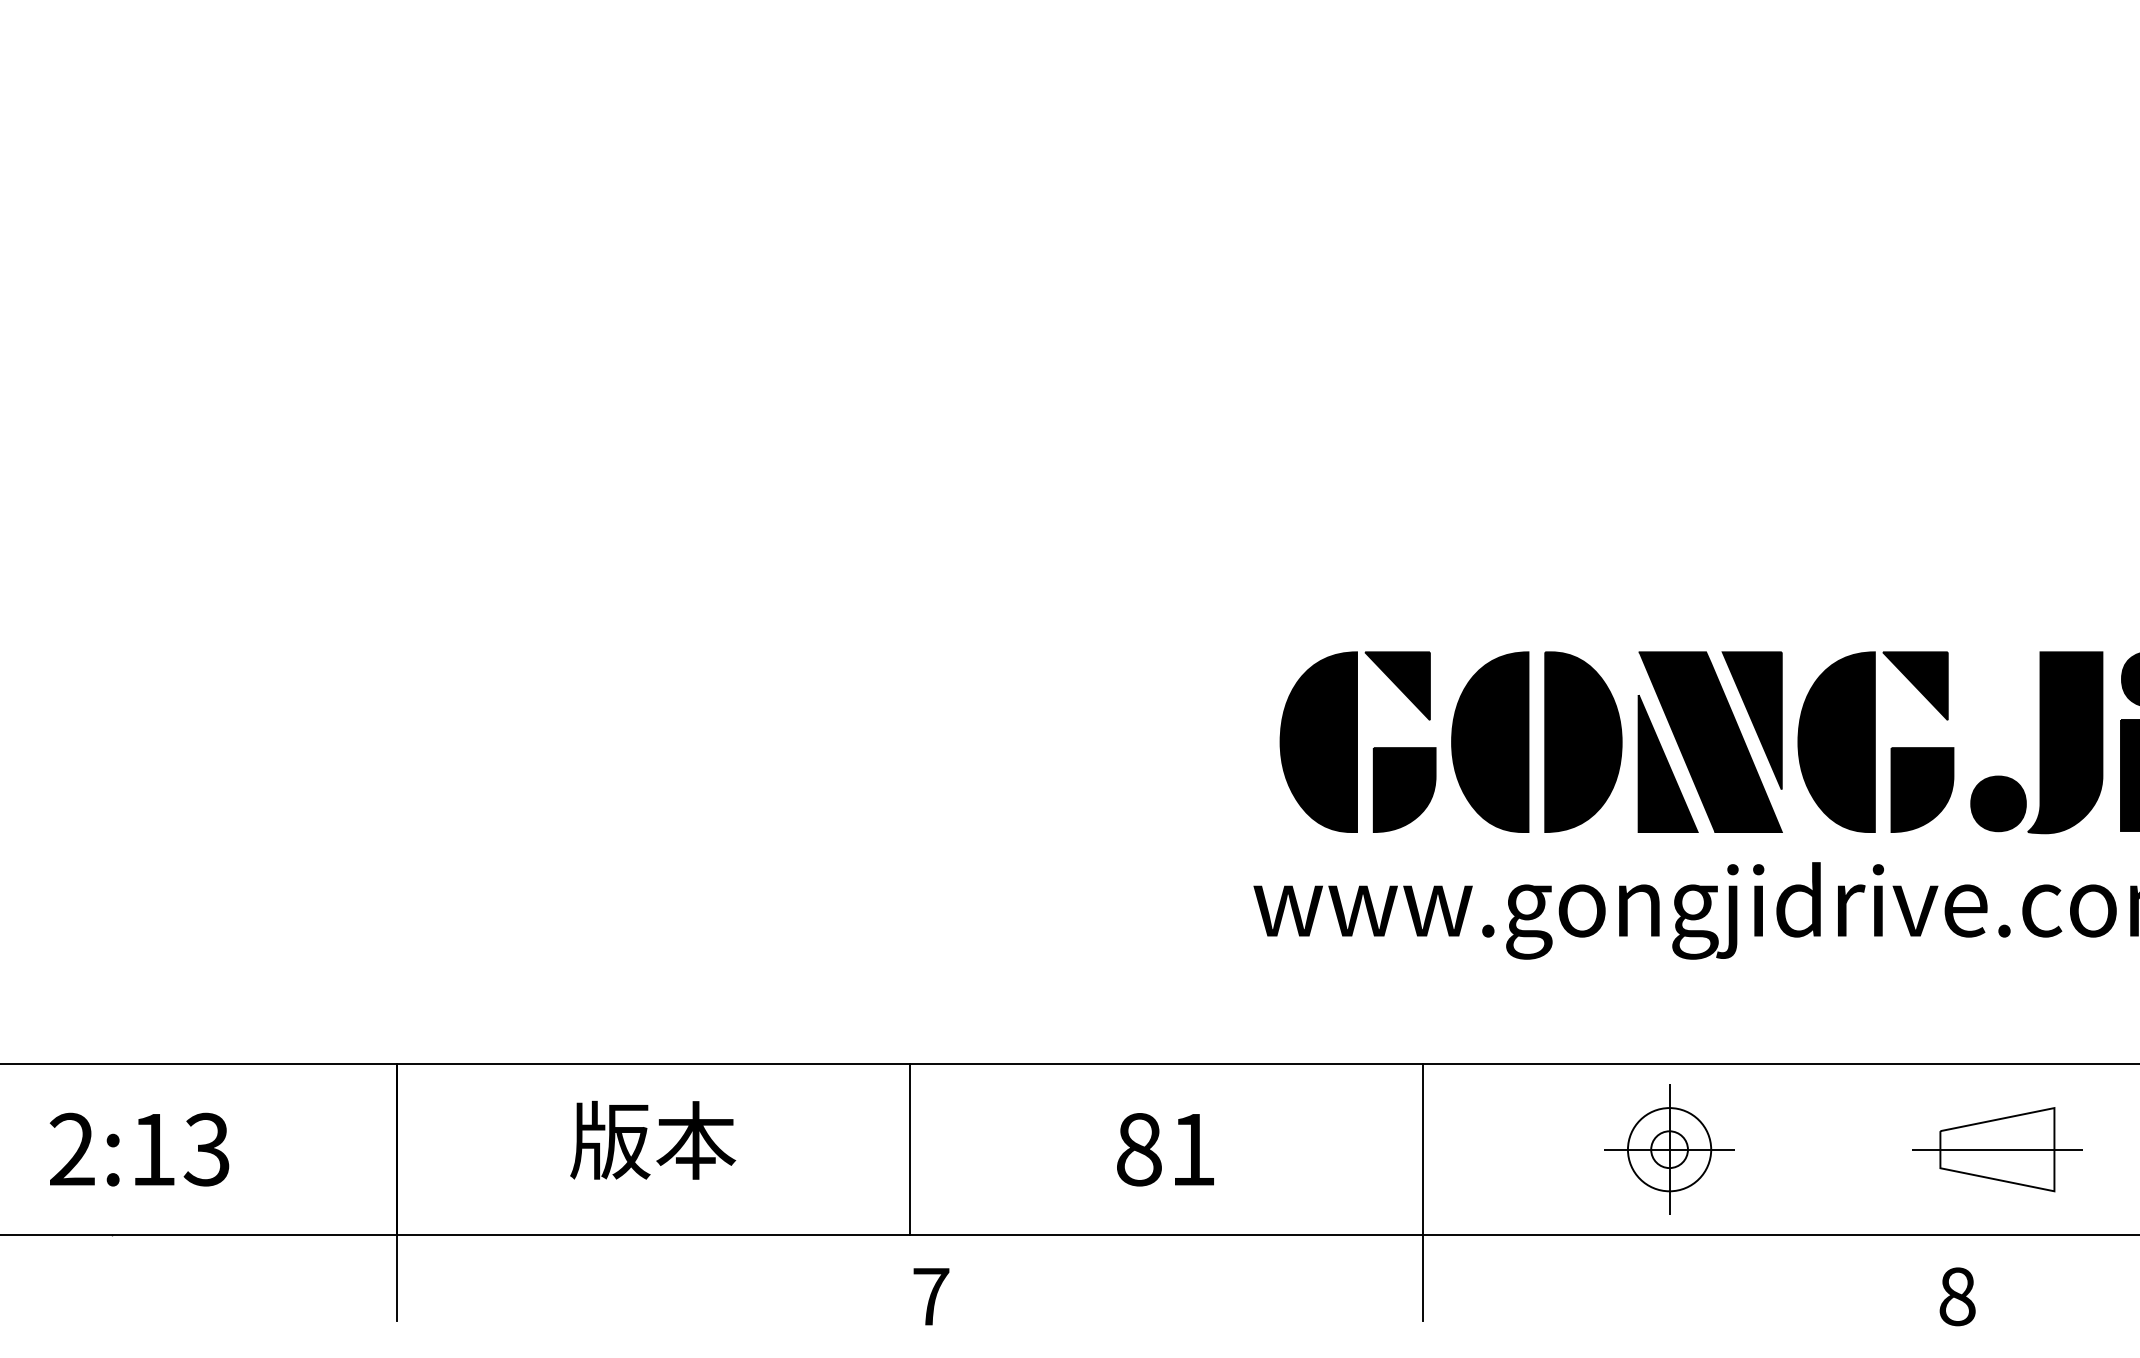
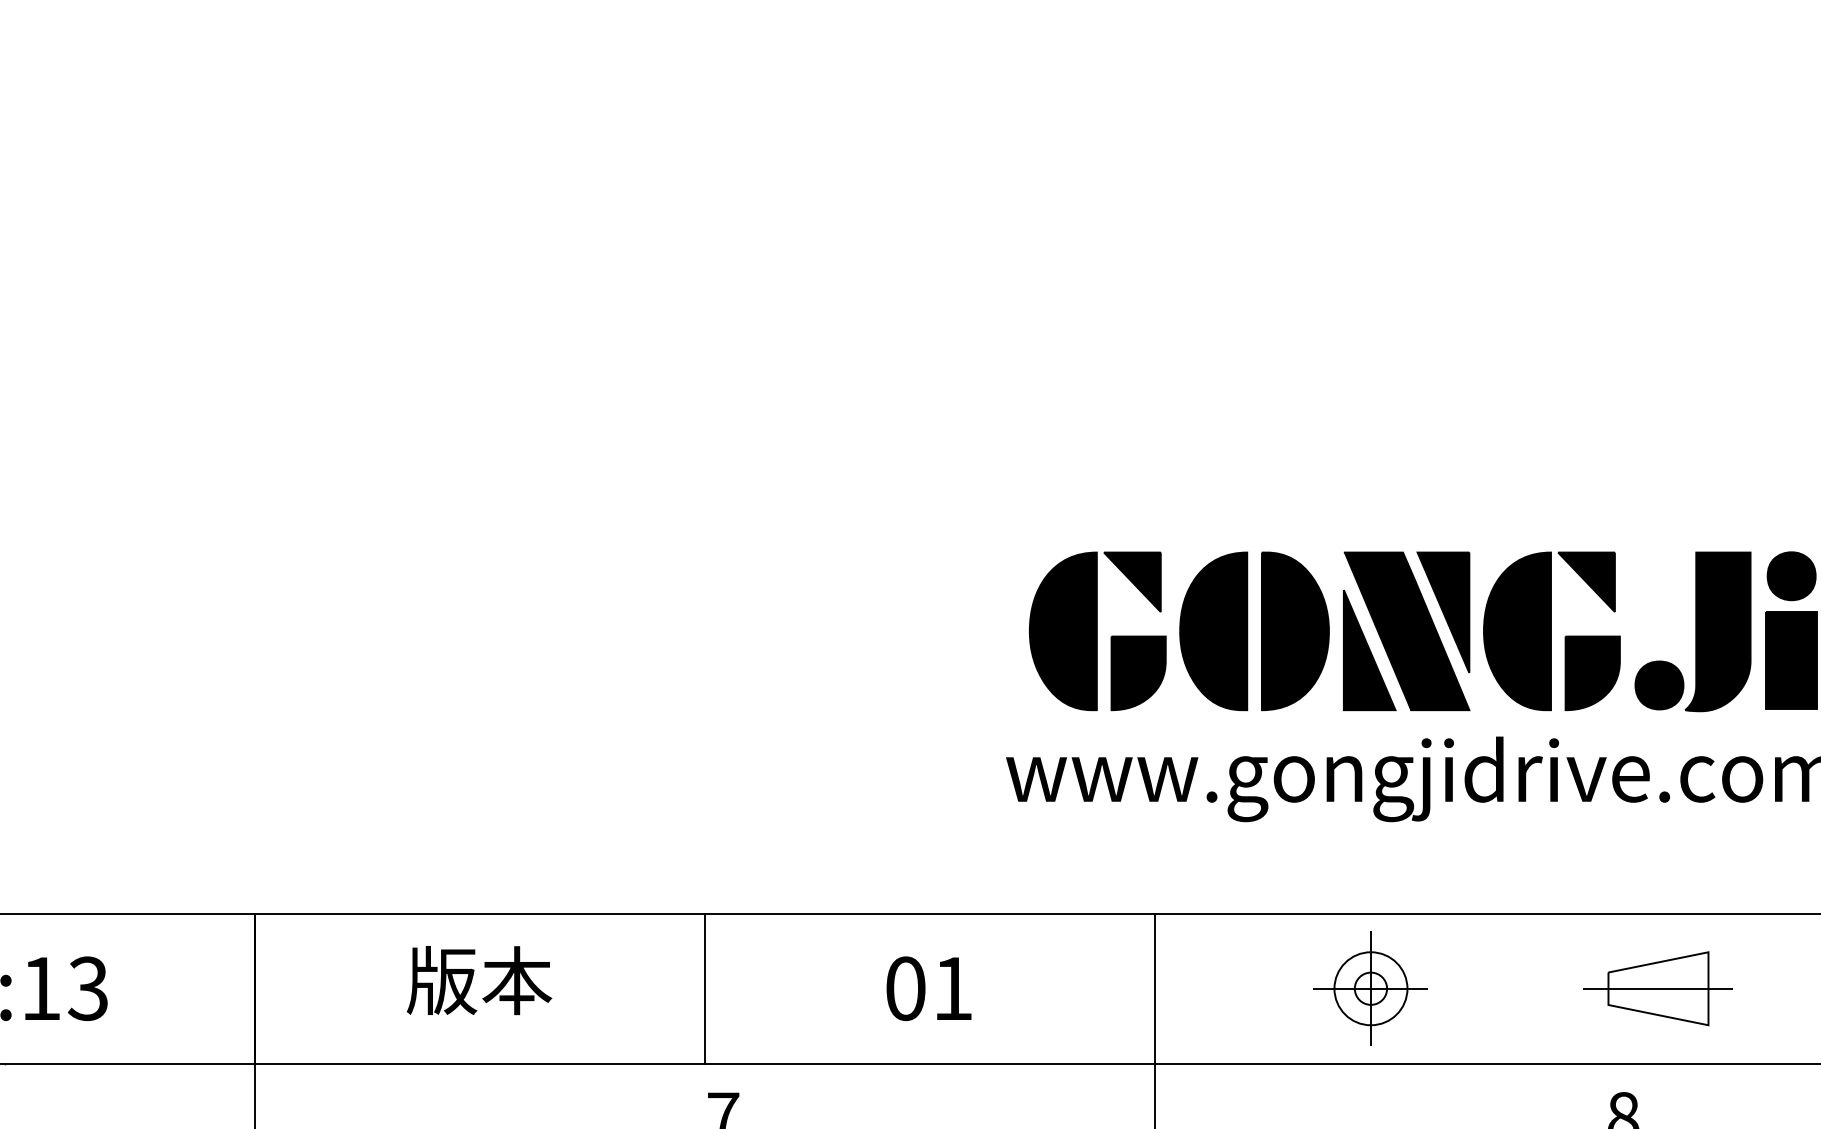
text: (1139, 1149) -> (906, 988), 81 -> 01

